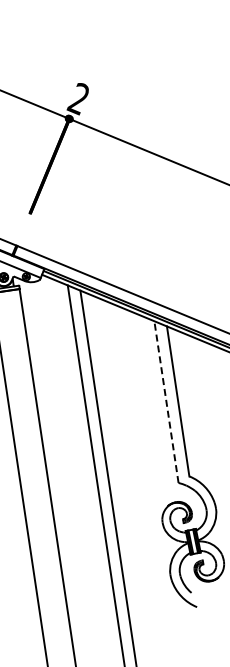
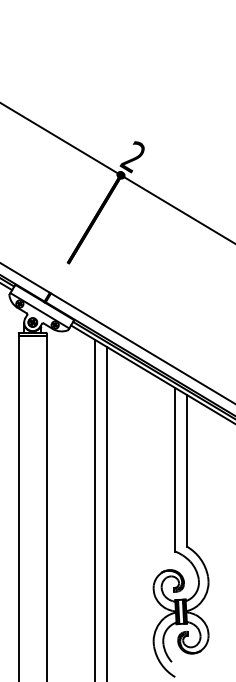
line: (166, 401) -> (175, 469), dashed -> solid

